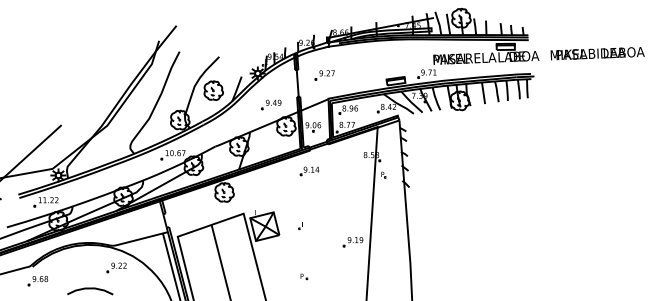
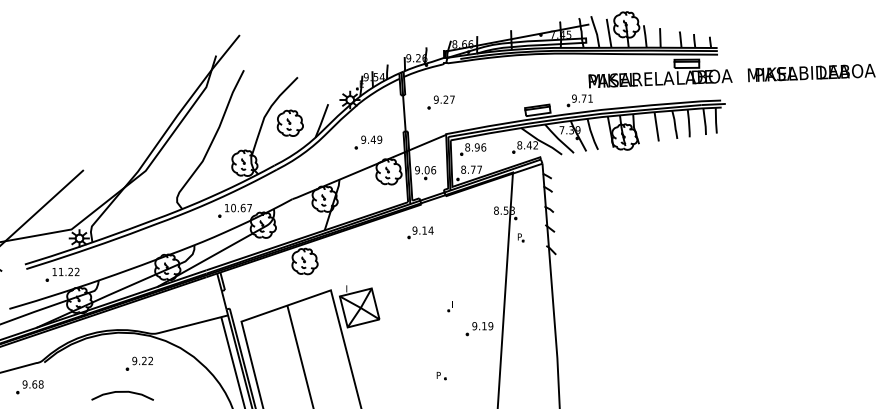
part: (300, 226) -> (450, 307), moved
part: (116, 267) -> (139, 363), moved
part: (304, 276) -> (442, 375), moved
part: (37, 281) -> (29, 387), moved

